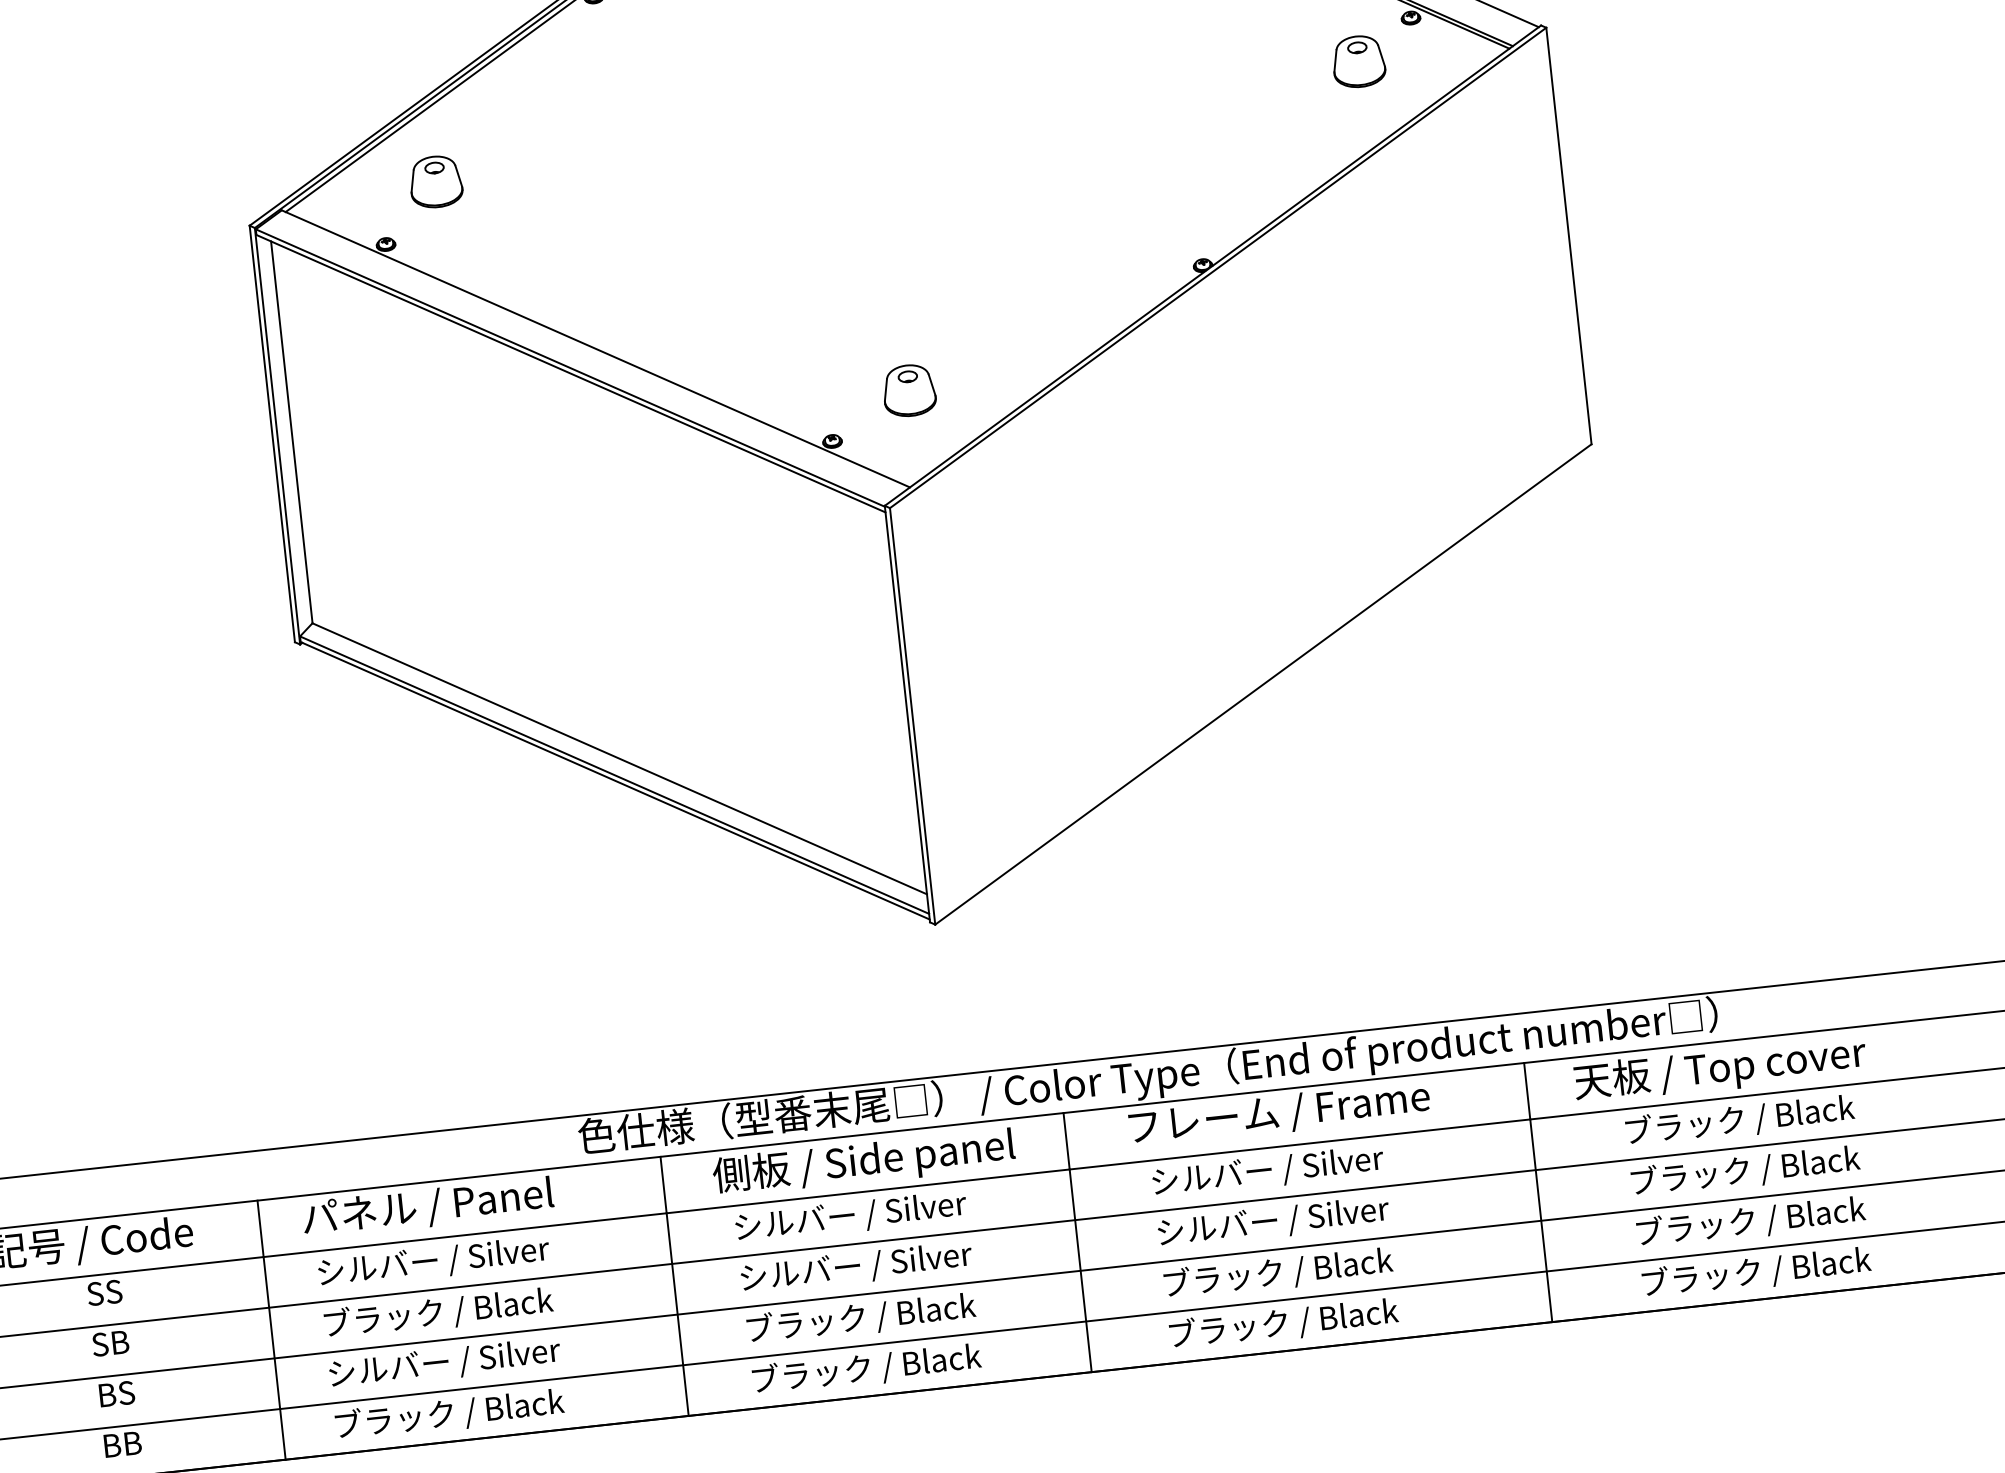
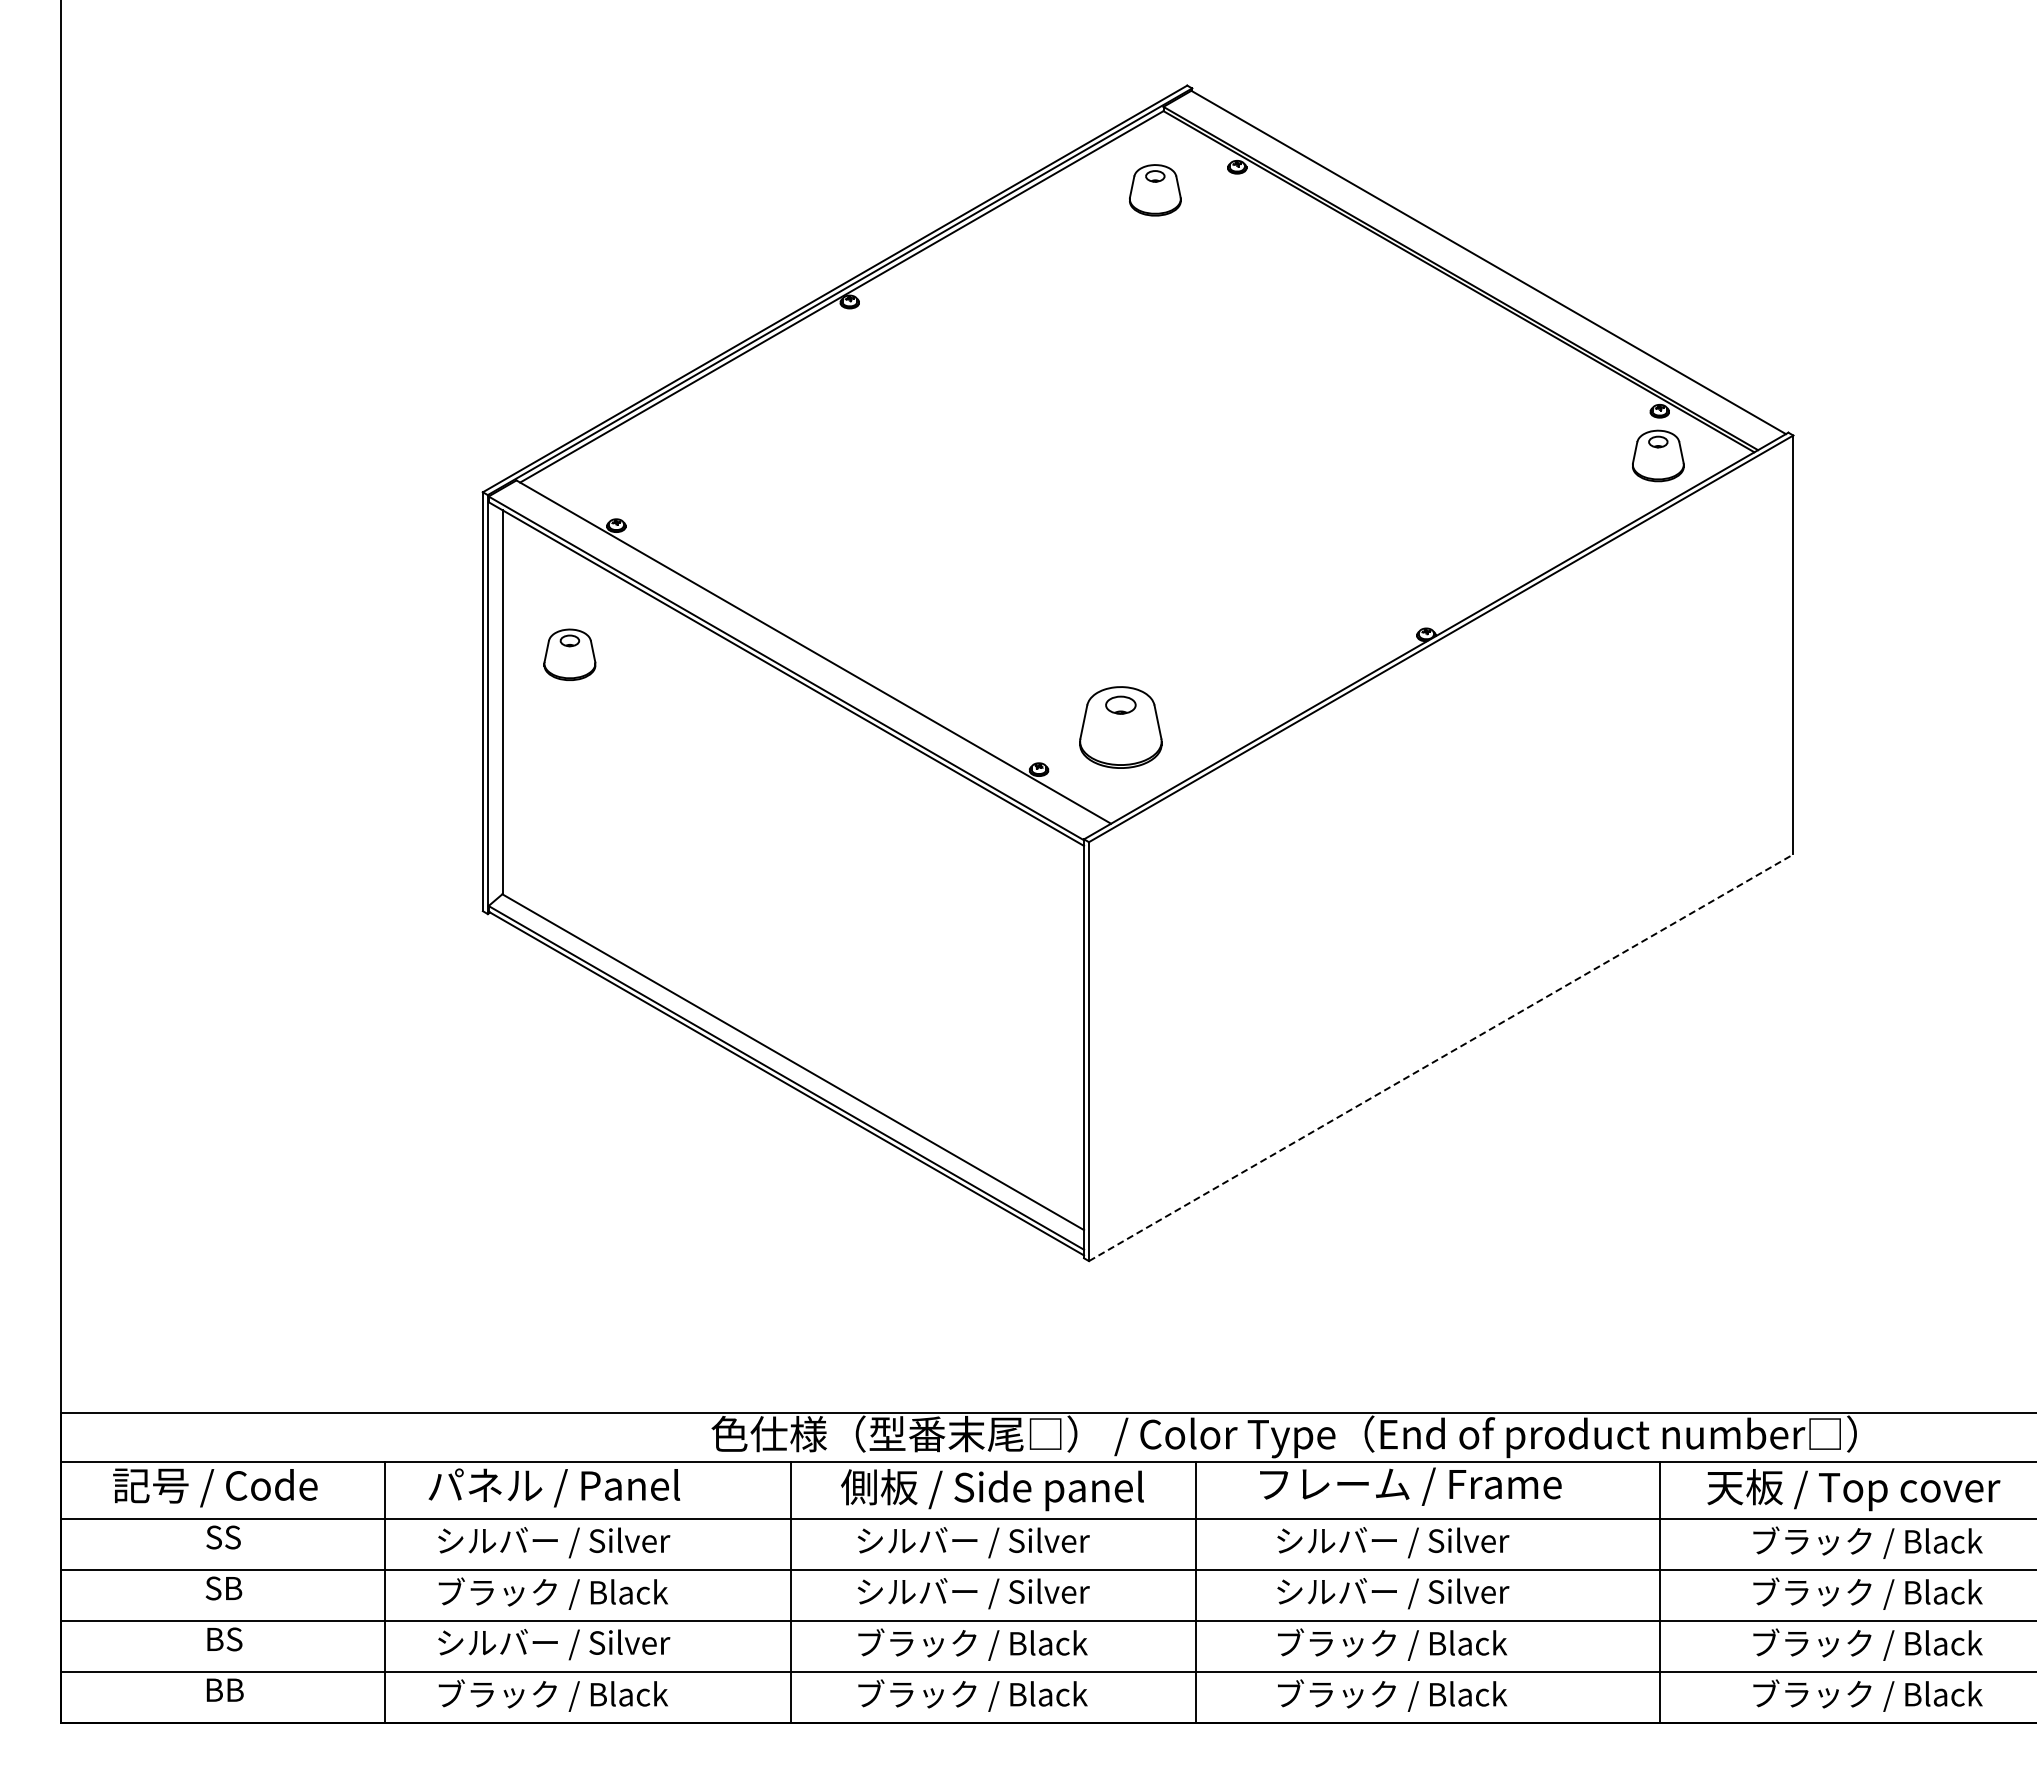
part: (1358, 61) -> (1658, 455), moved
part: (435, 181) -> (569, 654), moved
part: (908, 390) -> (1120, 727), size x1.6
line: (1263, 684) -> (1441, 1057), solid -> dashed

